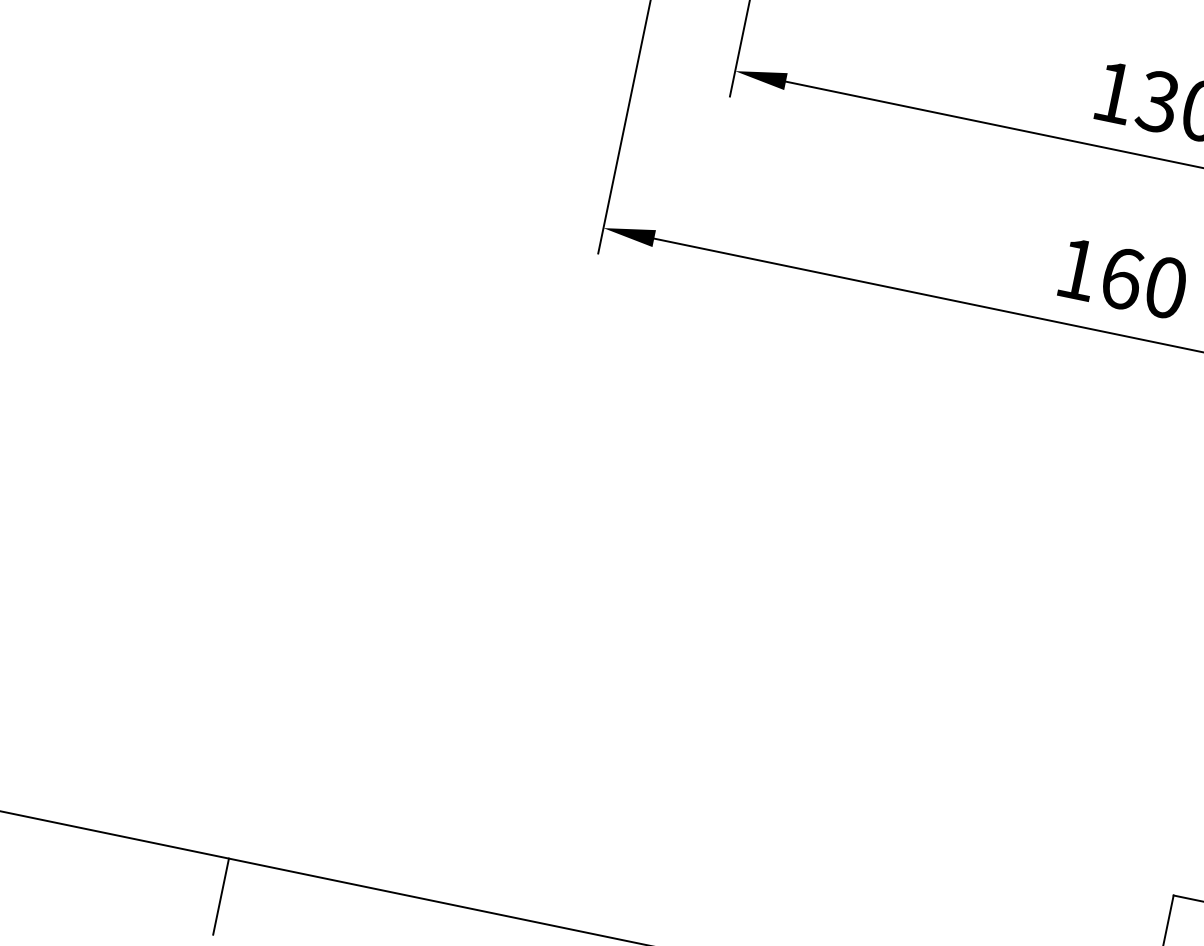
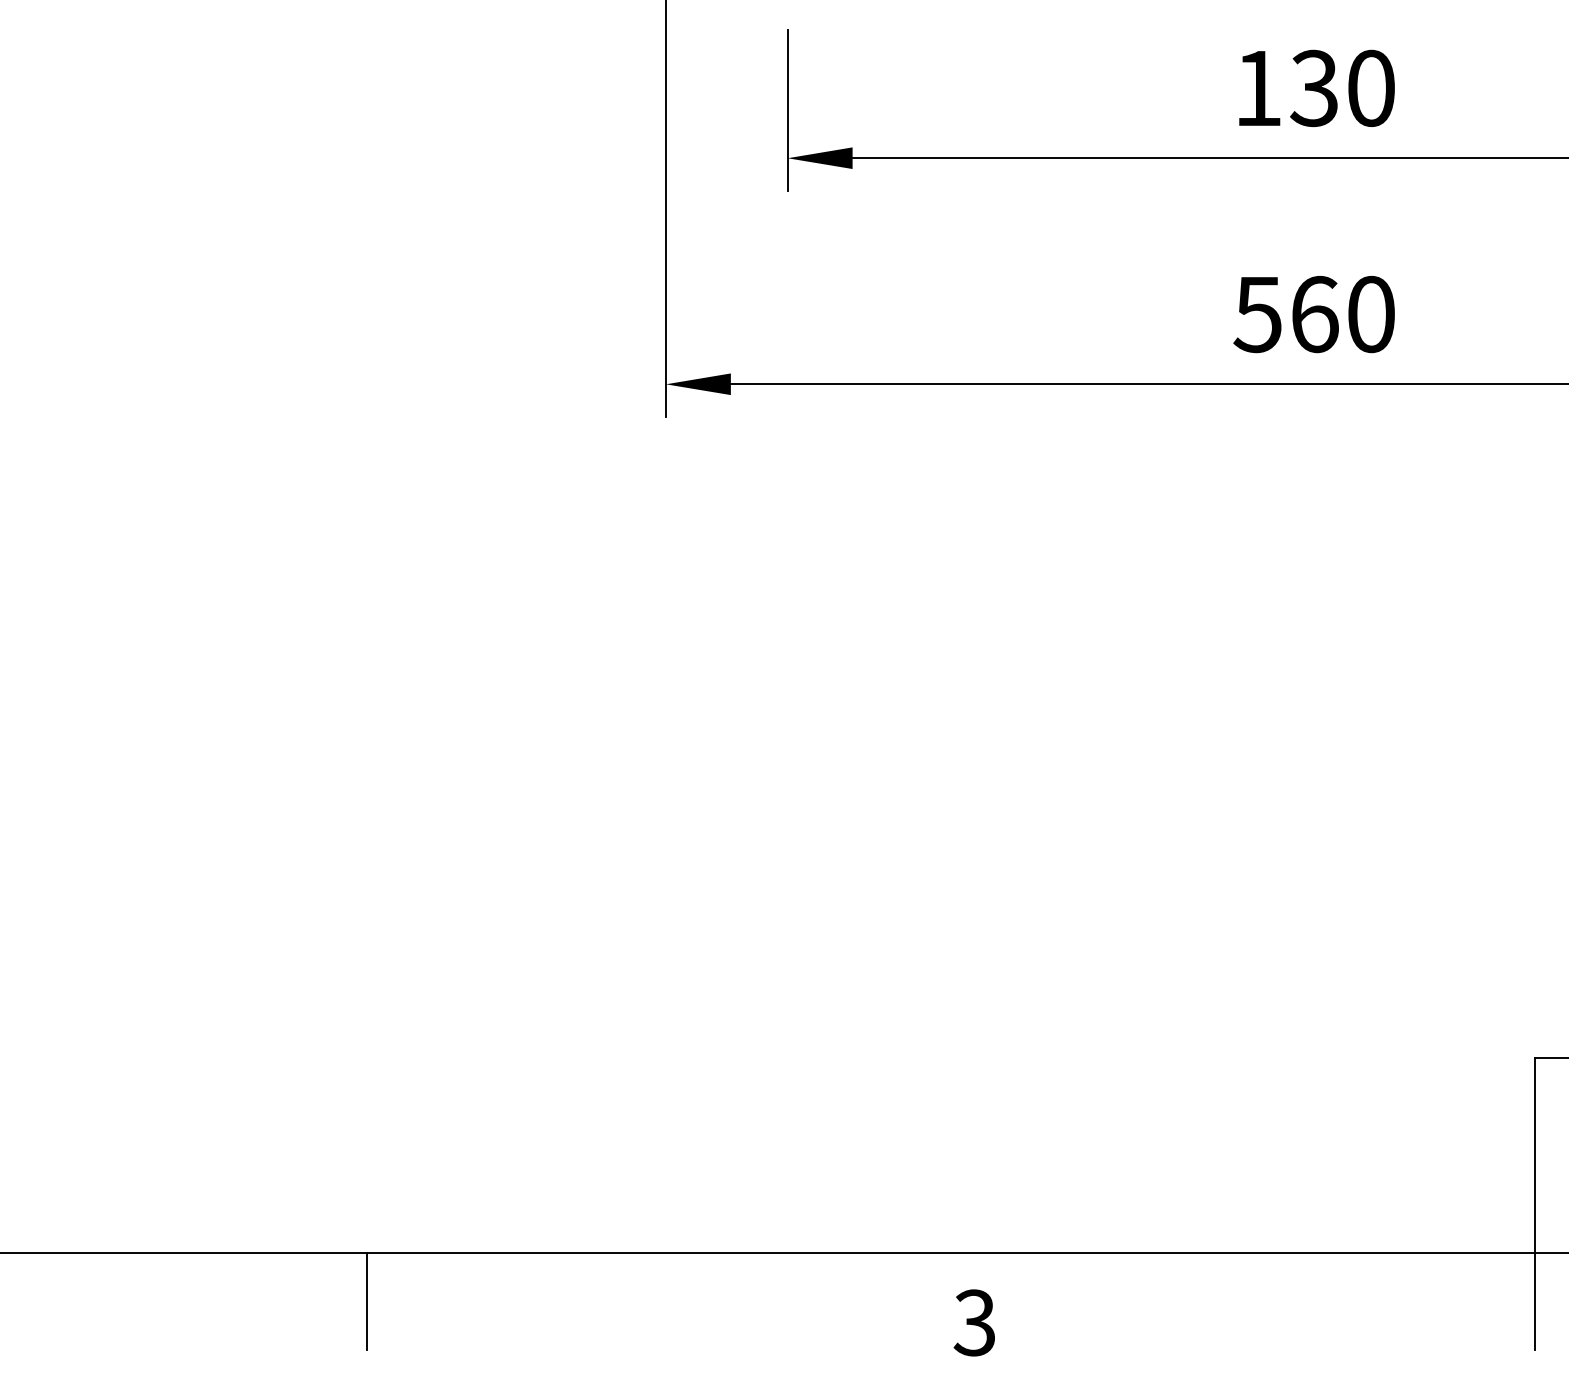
text: (1076, 270) -> (1257, 315), 160 -> 560

